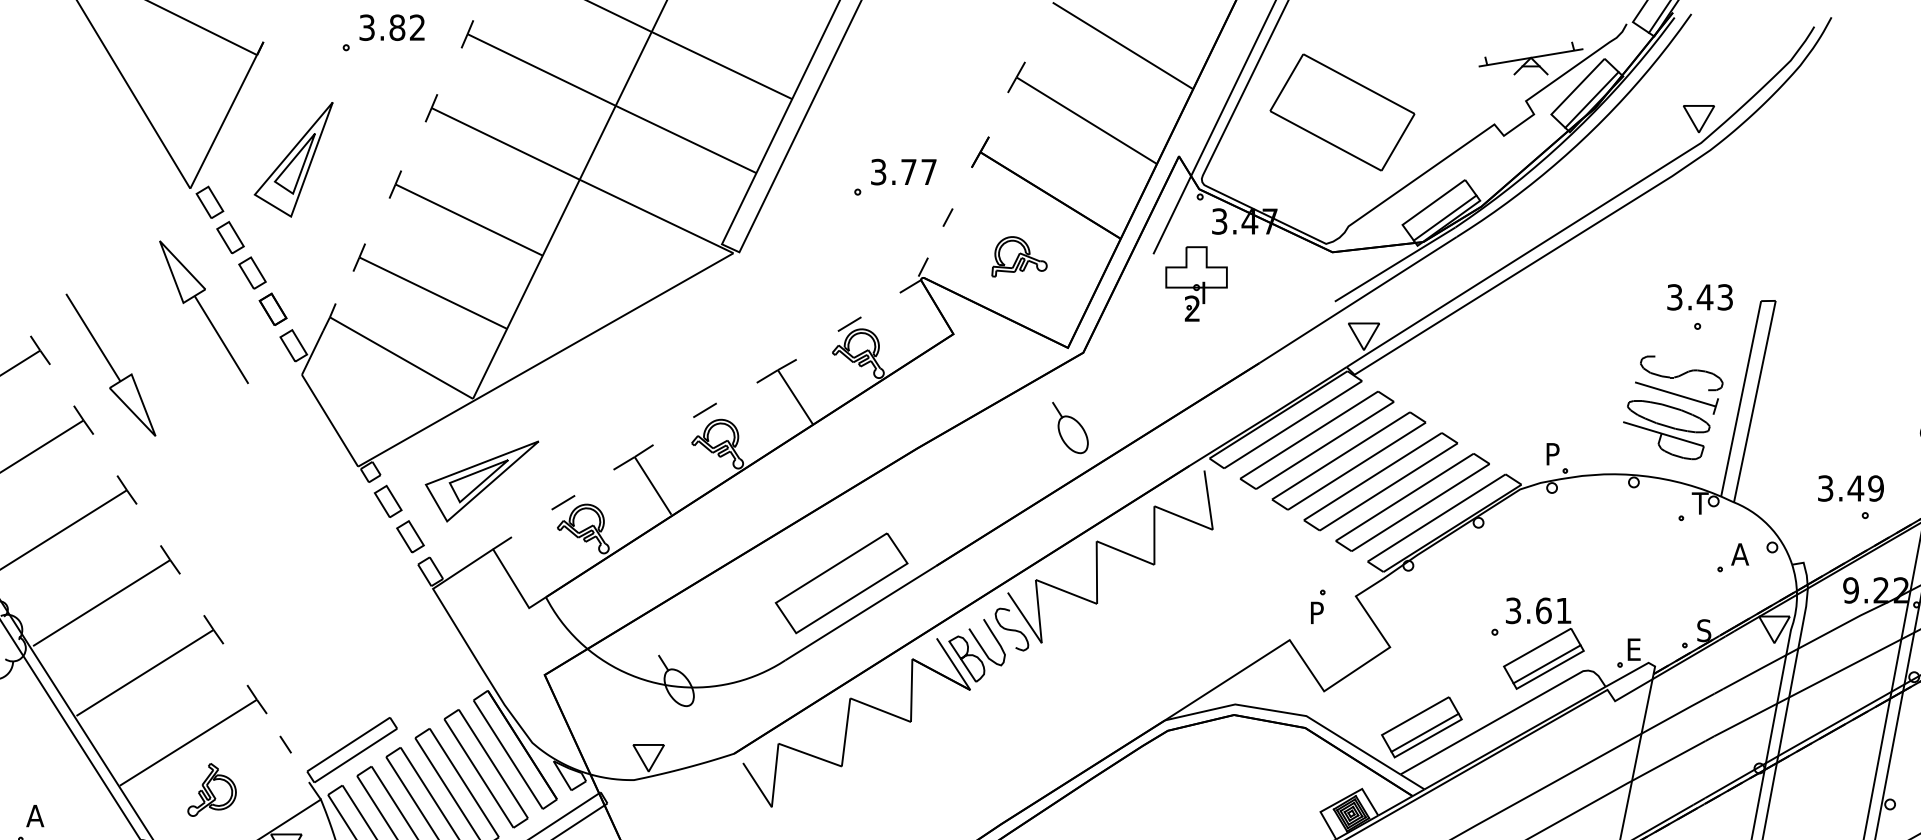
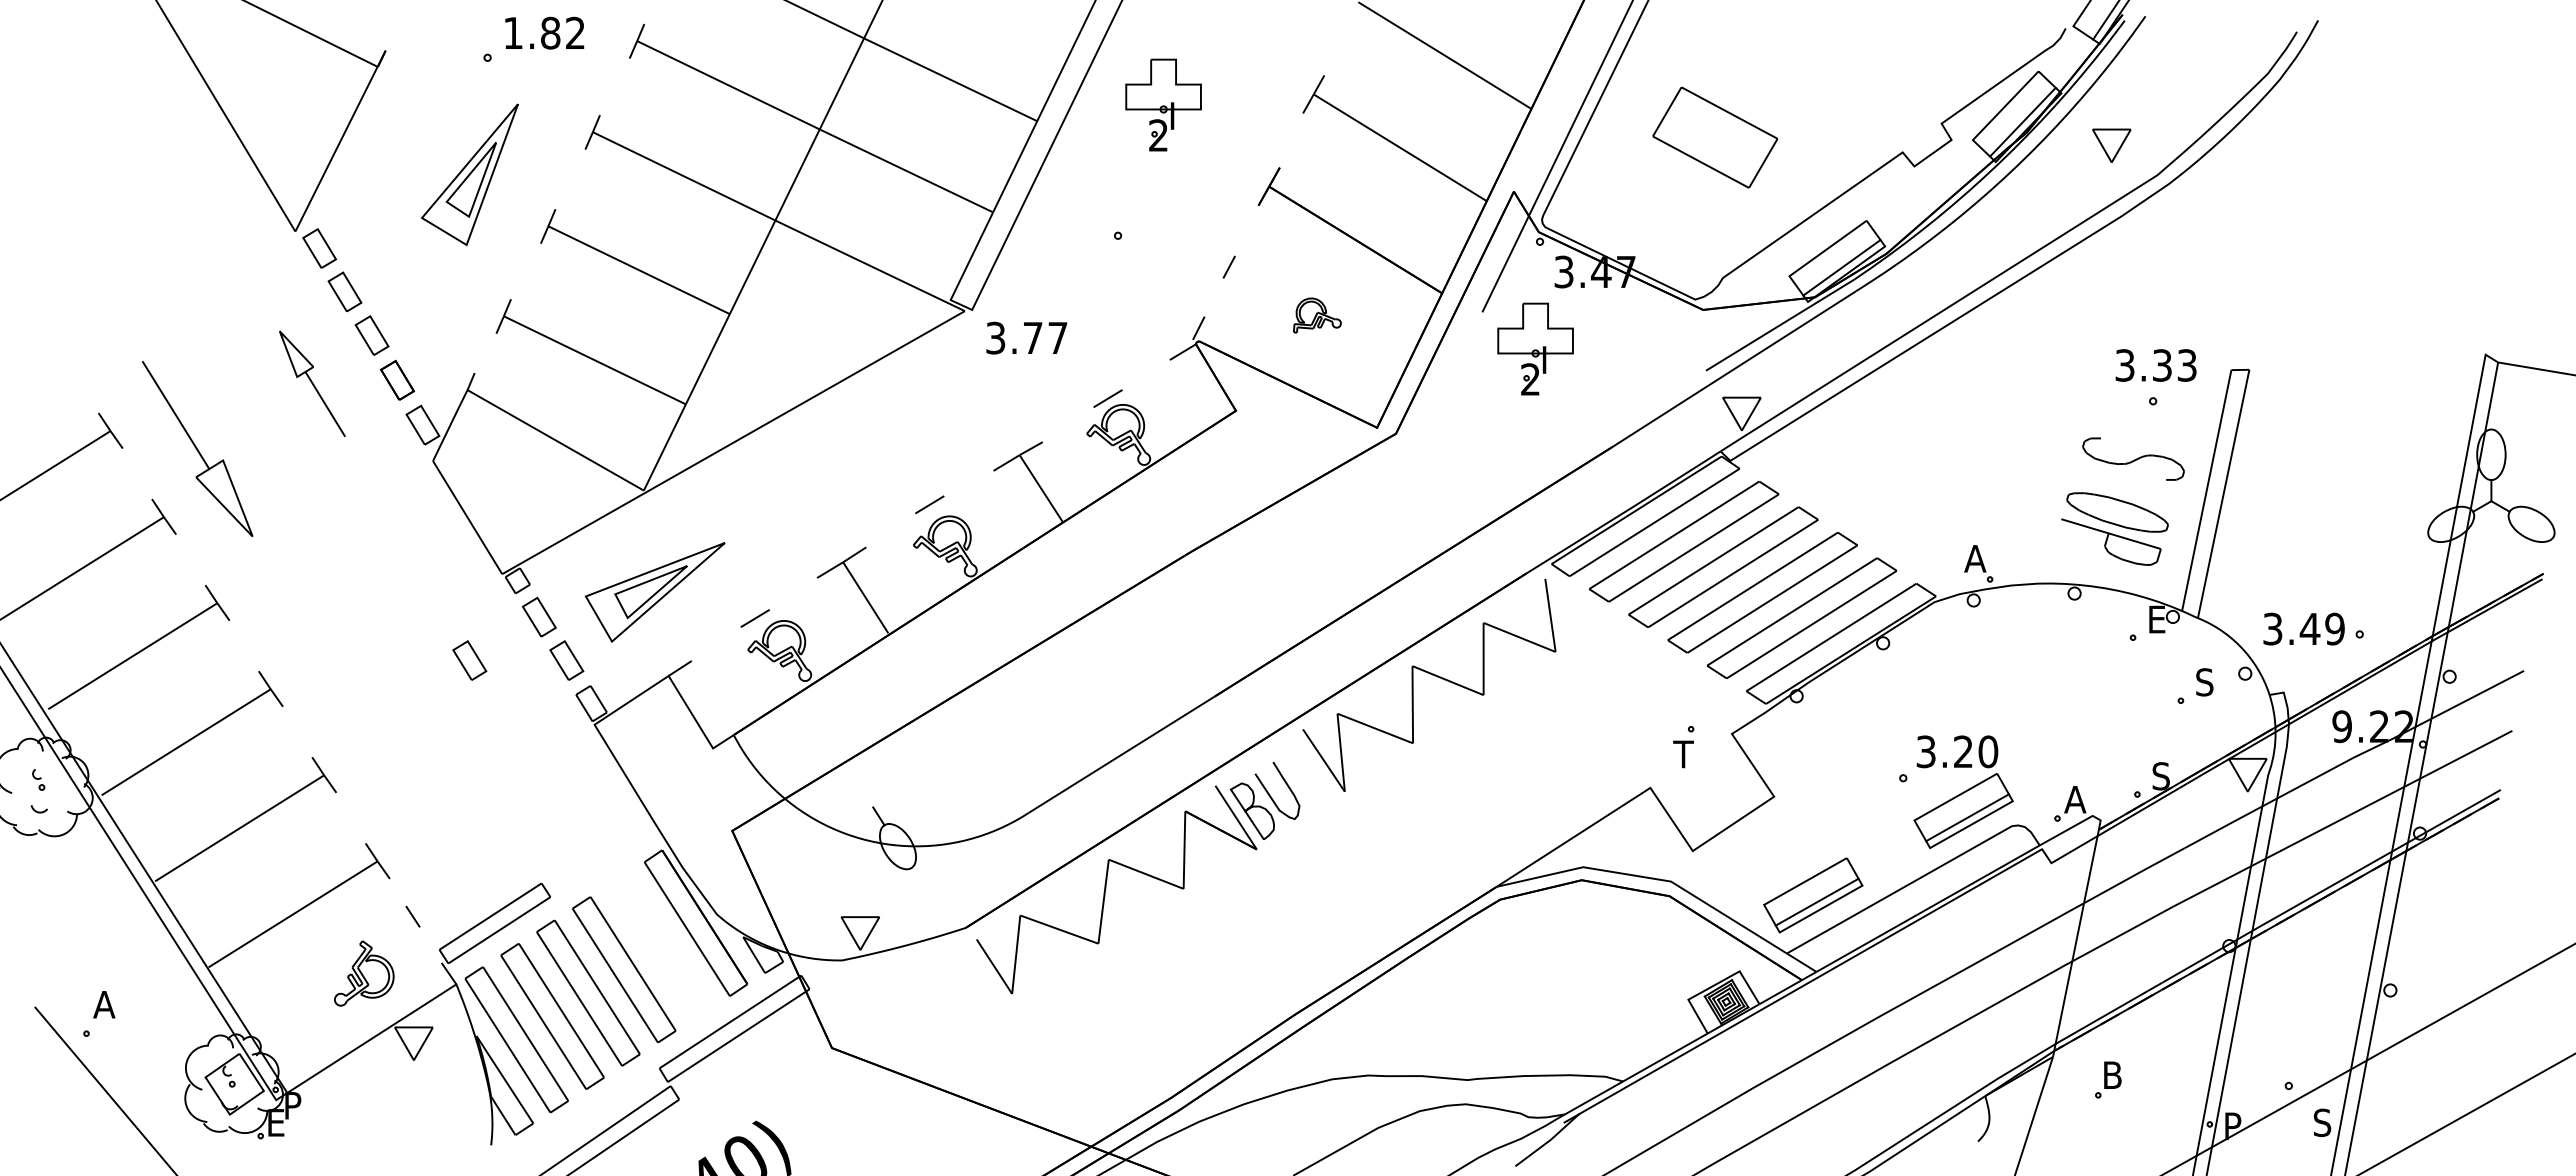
text: (367, 27) -> (513, 32), 3.82 -> 1.82
part: (1530, 58) -> (1947, 70), removed
part: (894, 85) -> (1163, 104), added
part: (1341, 112) -> (1714, 137), size x0.7
part: (1698, 118) -> (2111, 145), moved
part: (293, 159) -> (469, 174), moved
text: (903, 171) -> (1026, 337), moved
part: (1019, 256) -> (1317, 315), size x0.7
text: (1705, 297) -> (2162, 365), 3.43 -> 3.33
part: (204, 311) -> (312, 383), size x0.6
part: (1676, 397) -> (2127, 489), removed
part: (1069, 428) -> (1379, 526), removed
text: (1553, 453) -> (1975, 558), P -> A
text: (1850, 488) -> (2303, 628), moved
text: (1700, 503) -> (2156, 619), T -> E
part: (331, 536) -> (469, 660), added
text: (1740, 554) -> (2205, 682), A -> S
part: (841, 582) -> (1098, 717), removed
text: (1554, 610) -> (1976, 751), 3.61 -> 3.20
text: (1316, 613) -> (1683, 754), P -> T
curve: (1011, 629) -> (1307, 774), removed
text: (1634, 649) -> (2075, 799), E -> A
part: (486, 768) -> (660, 946), removed
part: (212, 789) -> (364, 973), moved

